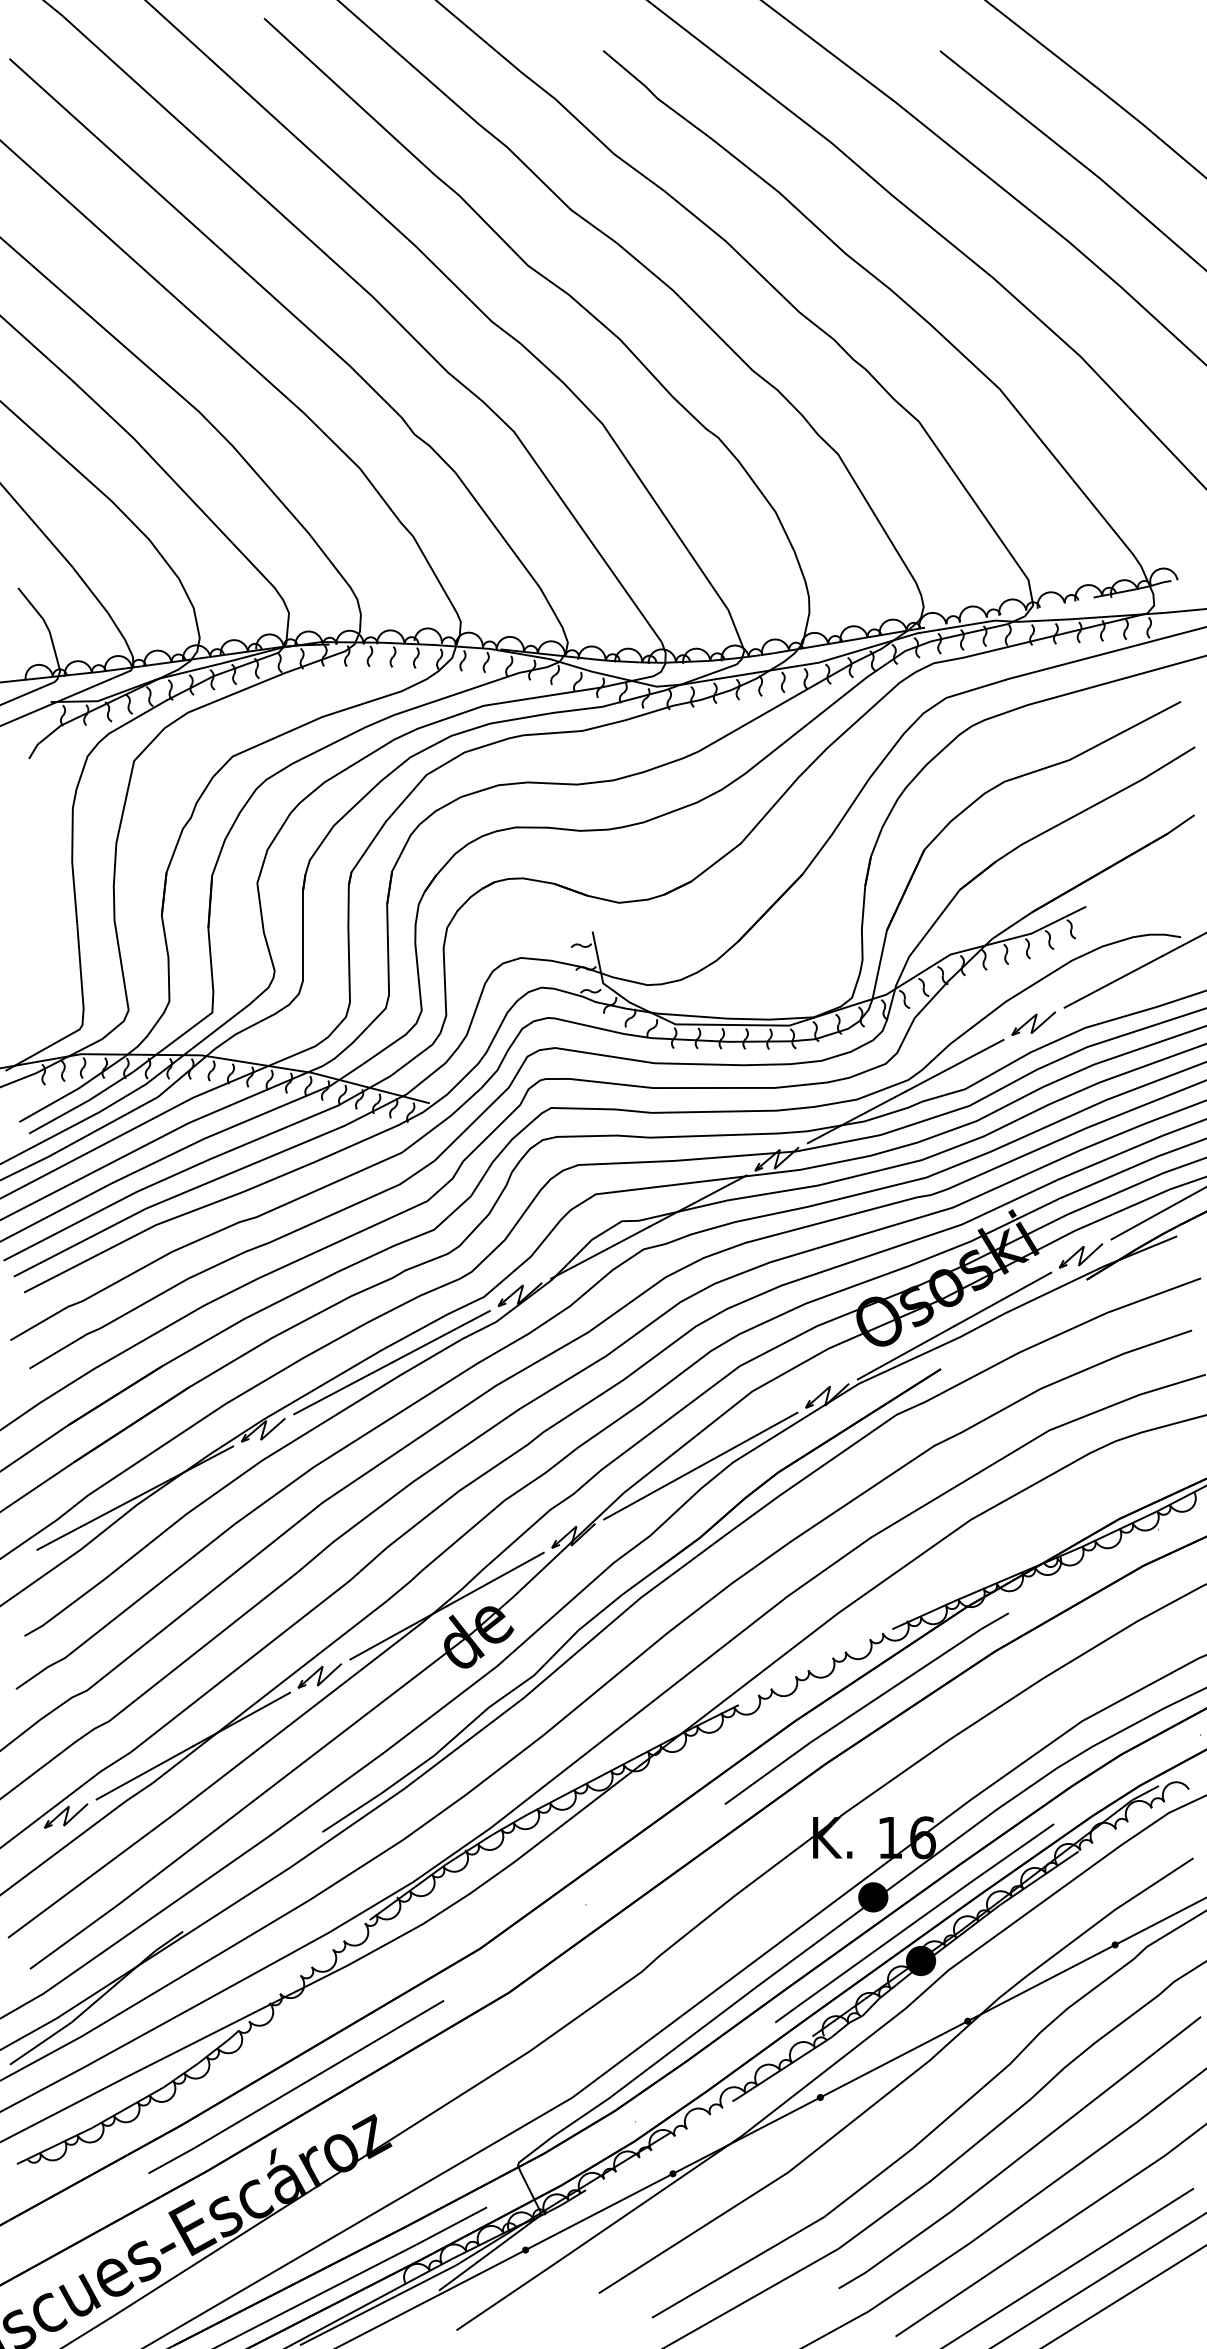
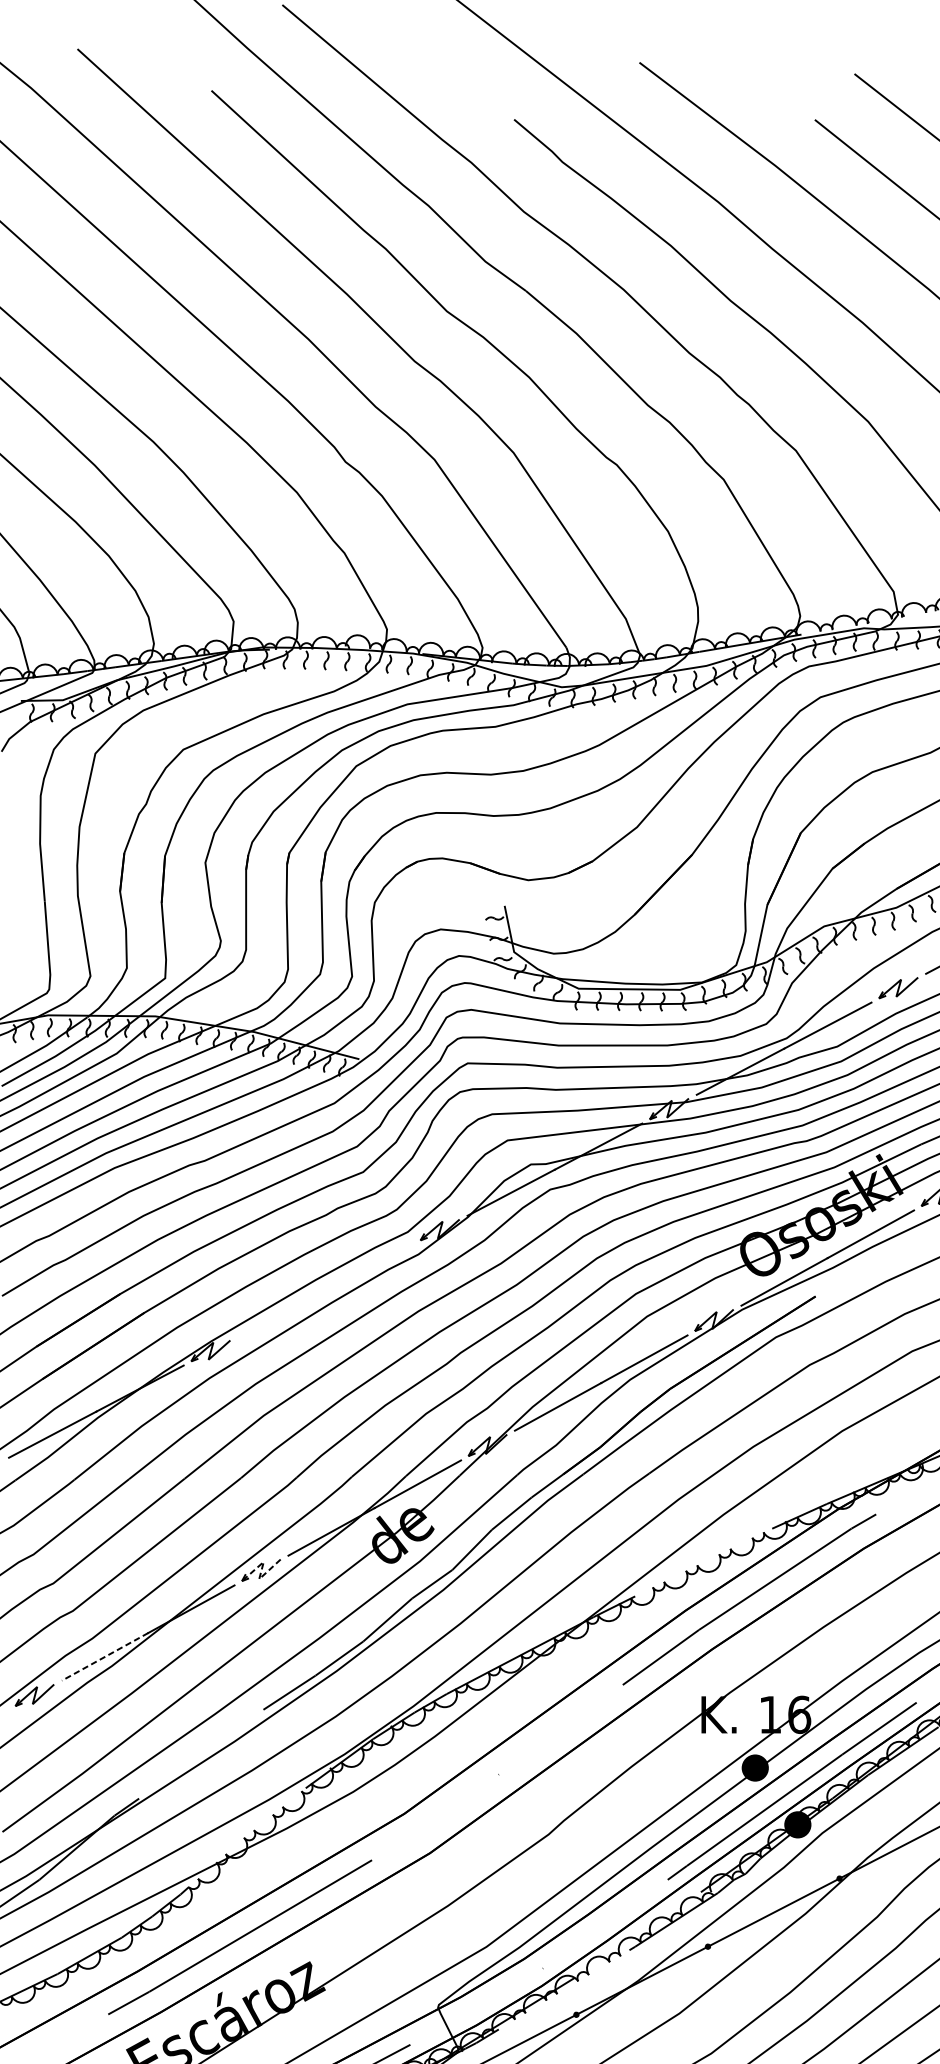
line: (391, 1362) -> (325, 1290), removed
line: (320, 1675) -> (261, 1569), solid -> dashed
line: (144, 1773) -> (104, 1657), solid -> dashed

